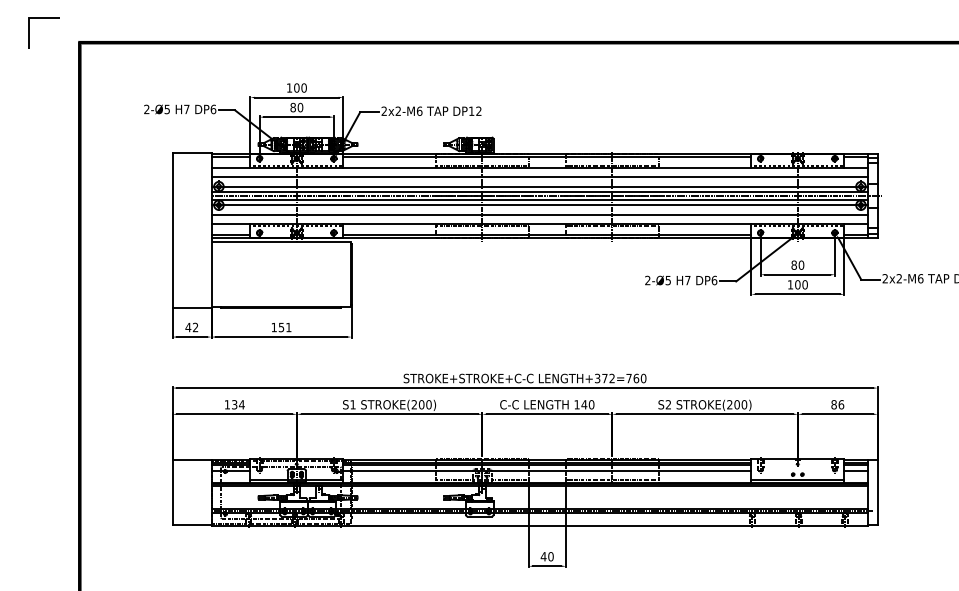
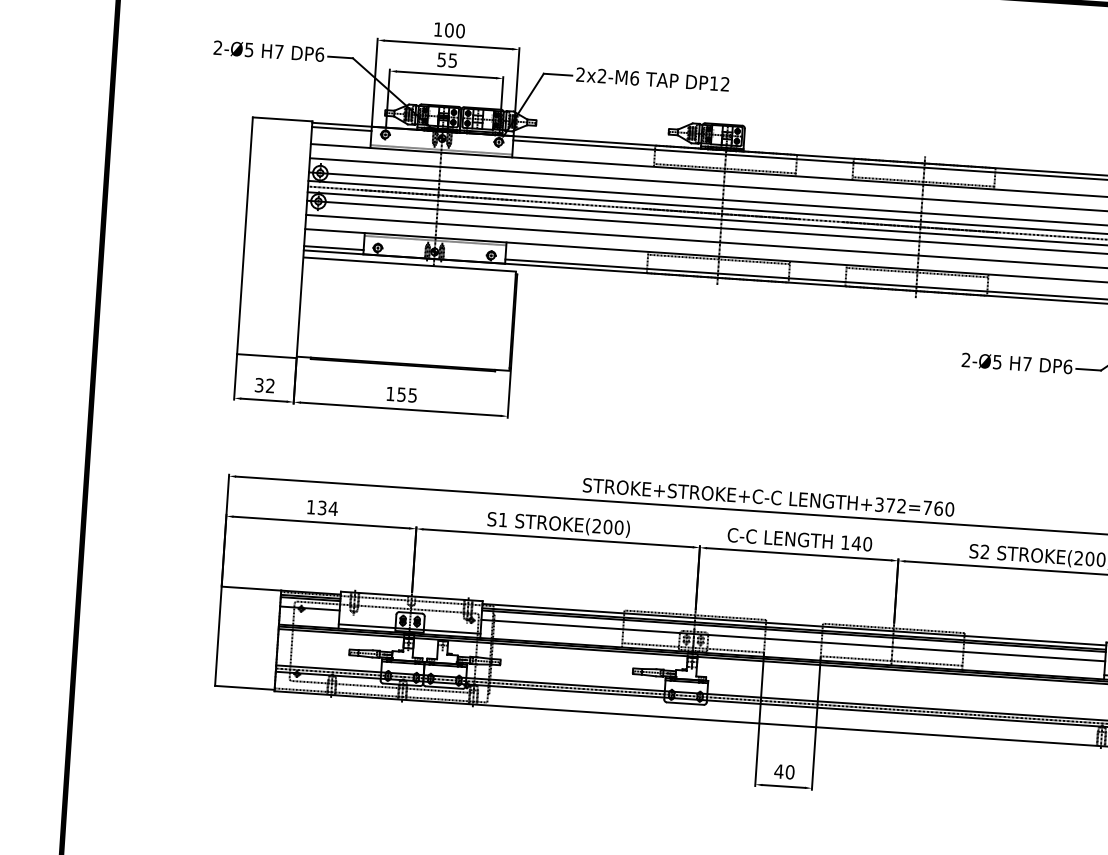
text: (296, 107) -> (446, 60), 80 -> 55
text: (188, 327) -> (259, 385), 42 -> 32
text: (288, 327) -> (412, 395), 151 -> 155

